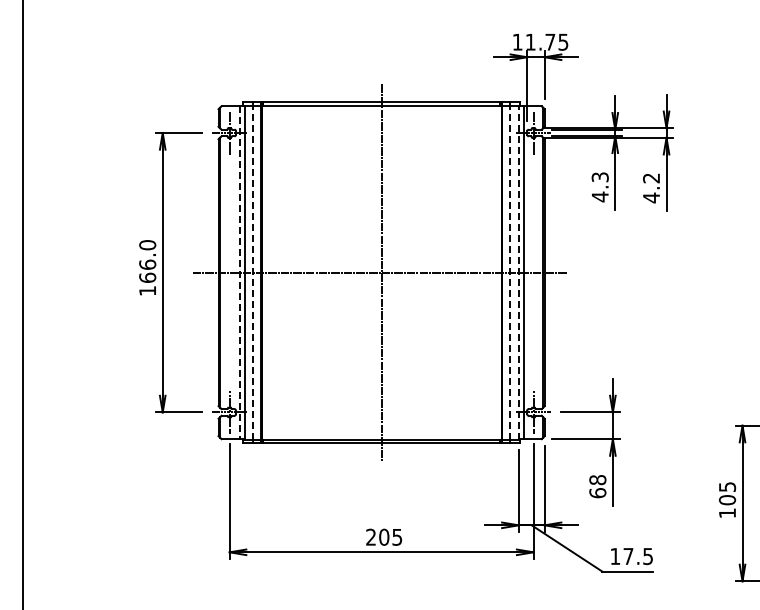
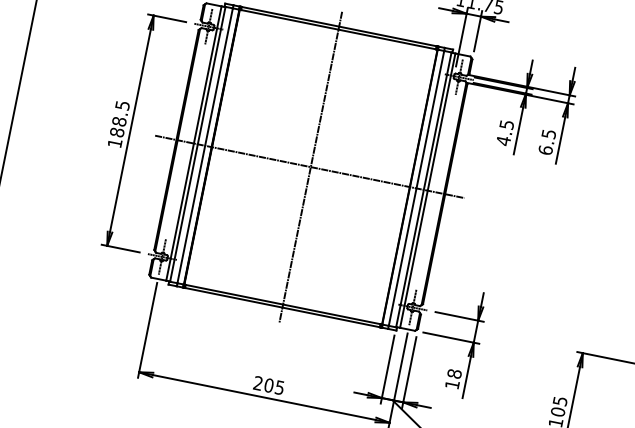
text: (599, 176) -> (506, 124), 4.3 -> 4.5
text: (651, 188) -> (547, 142), 4.2 -> 6.5
text: (147, 261) -> (119, 118), 166.0 -> 188.5
line: (253, 272) -> (205, 145), dashed -> solid
line: (509, 272) -> (416, 188), dashed -> solid
line: (518, 272) -> (423, 189), dashed -> solid
line: (239, 273) -> (193, 144), dashed -> solid
text: (597, 493) -> (452, 384), 68 -> 18

